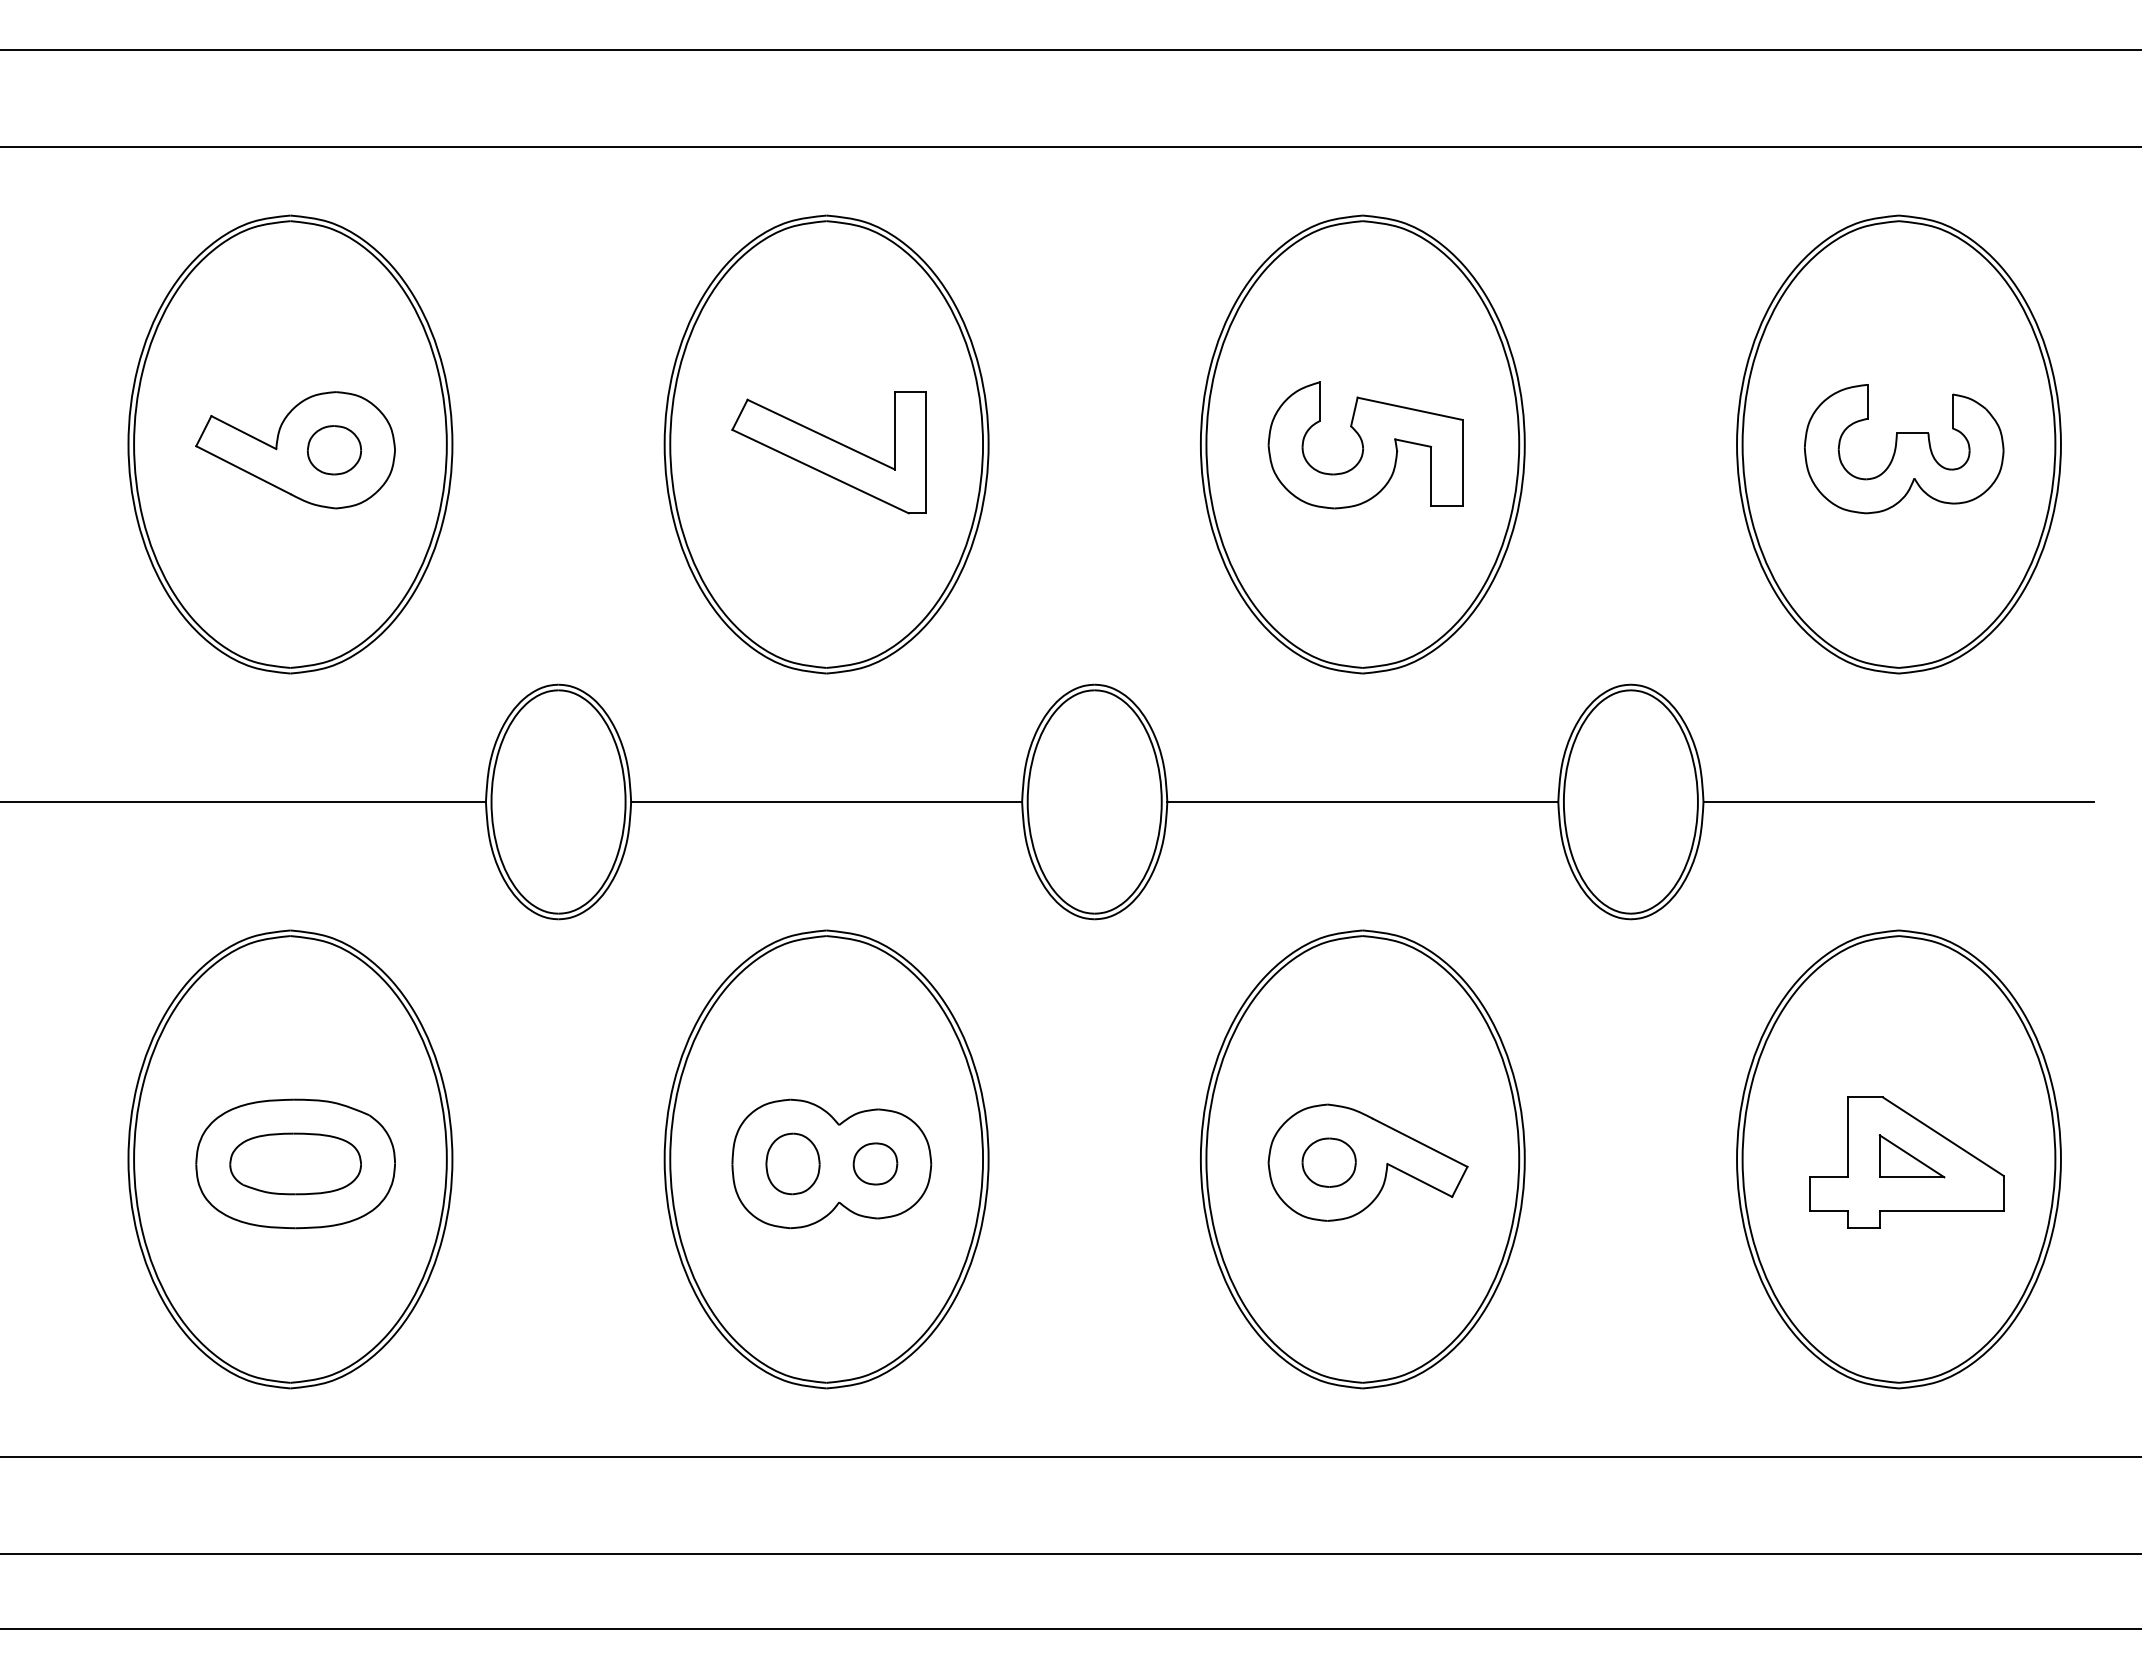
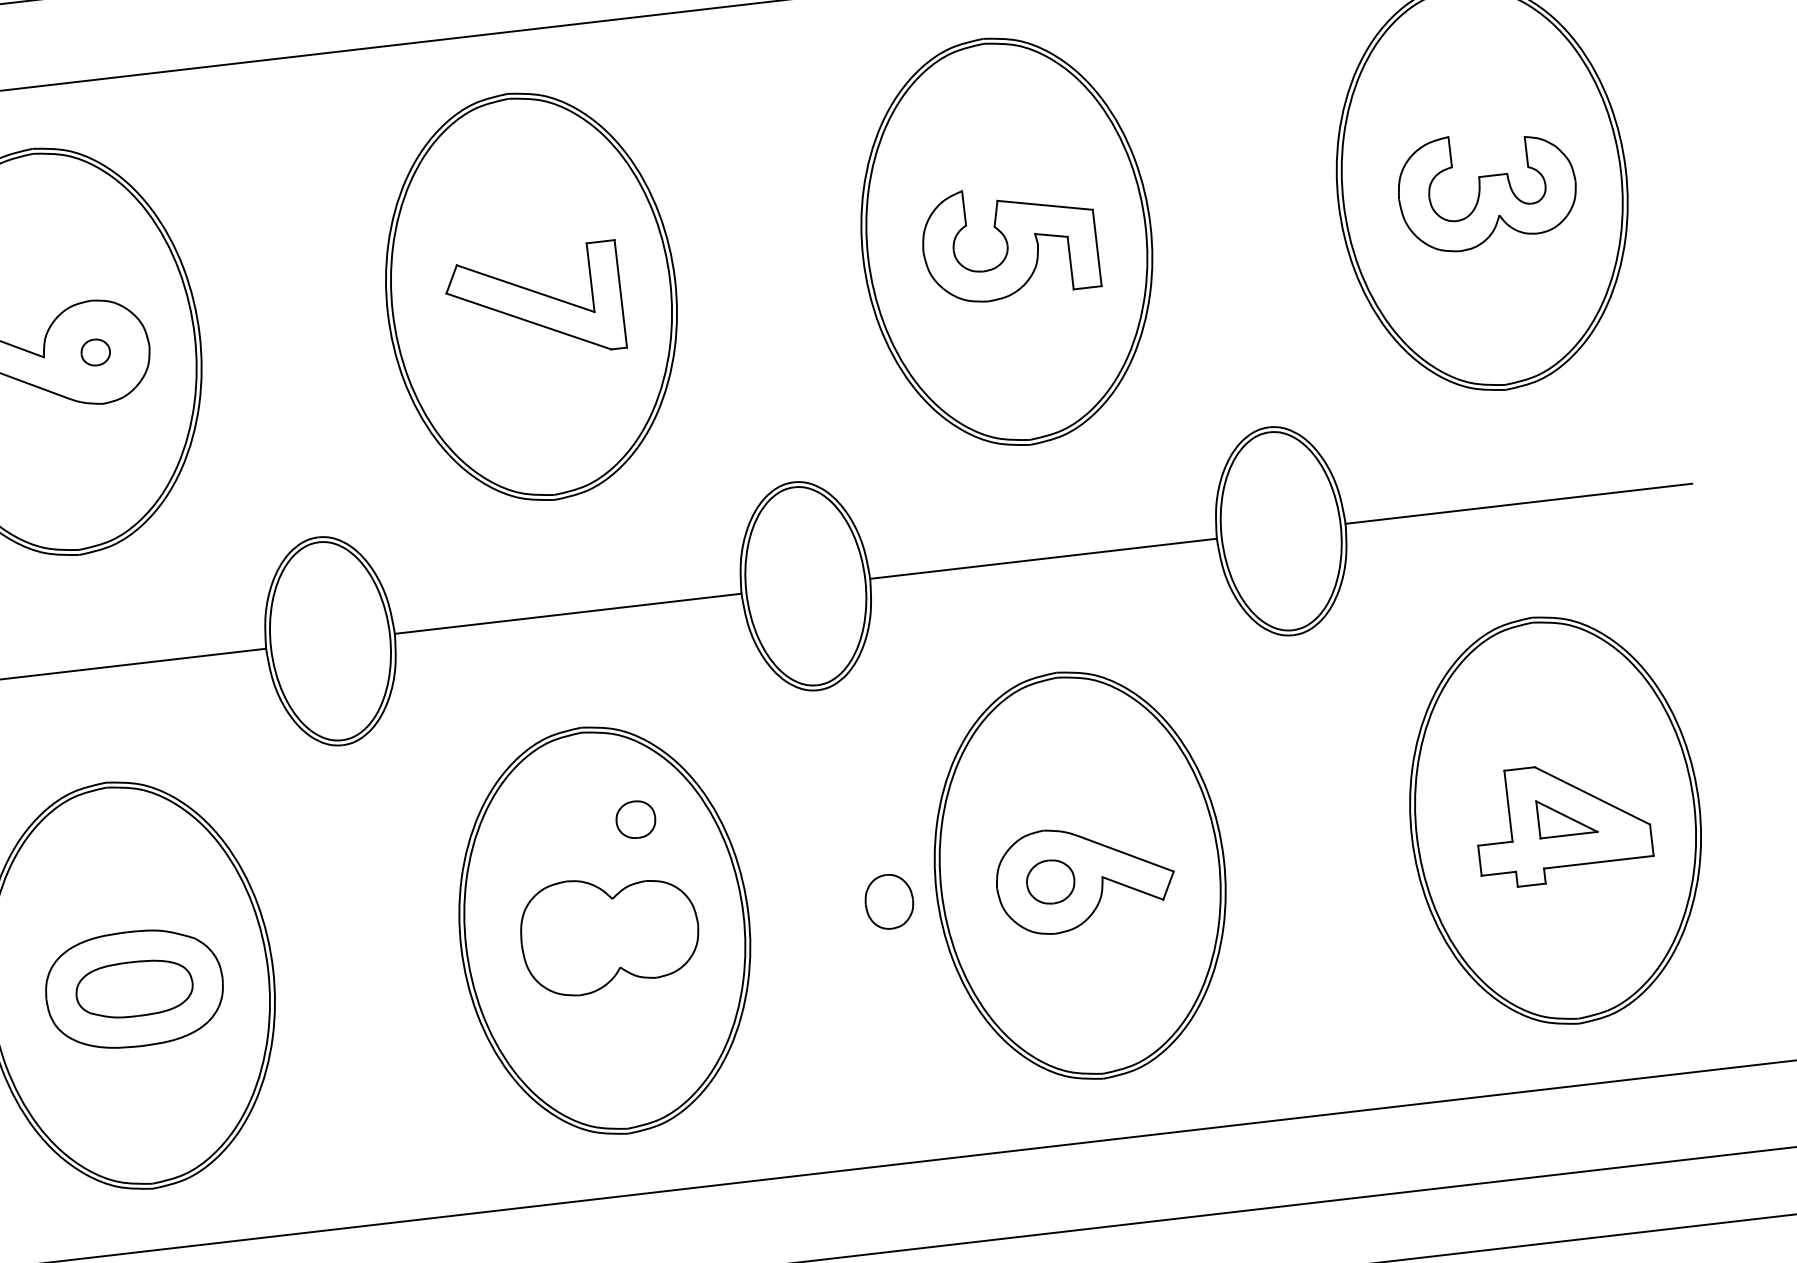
part: (334, 450) -> (95, 352), size x0.6
part: (792, 1163) -> (888, 901), moved
part: (875, 1163) -> (635, 819), moved

